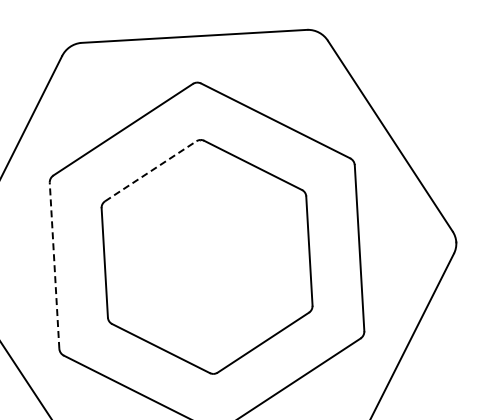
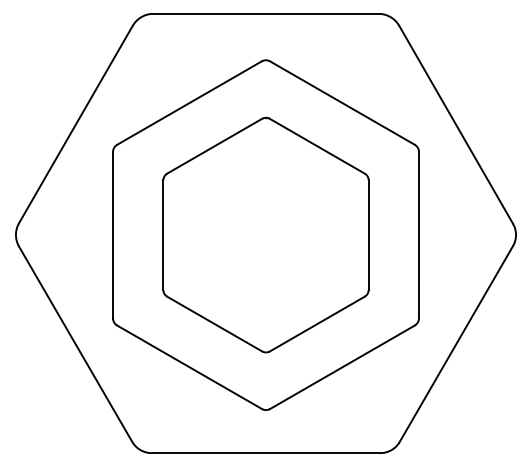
line: (150, 171) -> (214, 146), dashed -> solid
line: (54, 265) -> (113, 234), dashed -> solid

